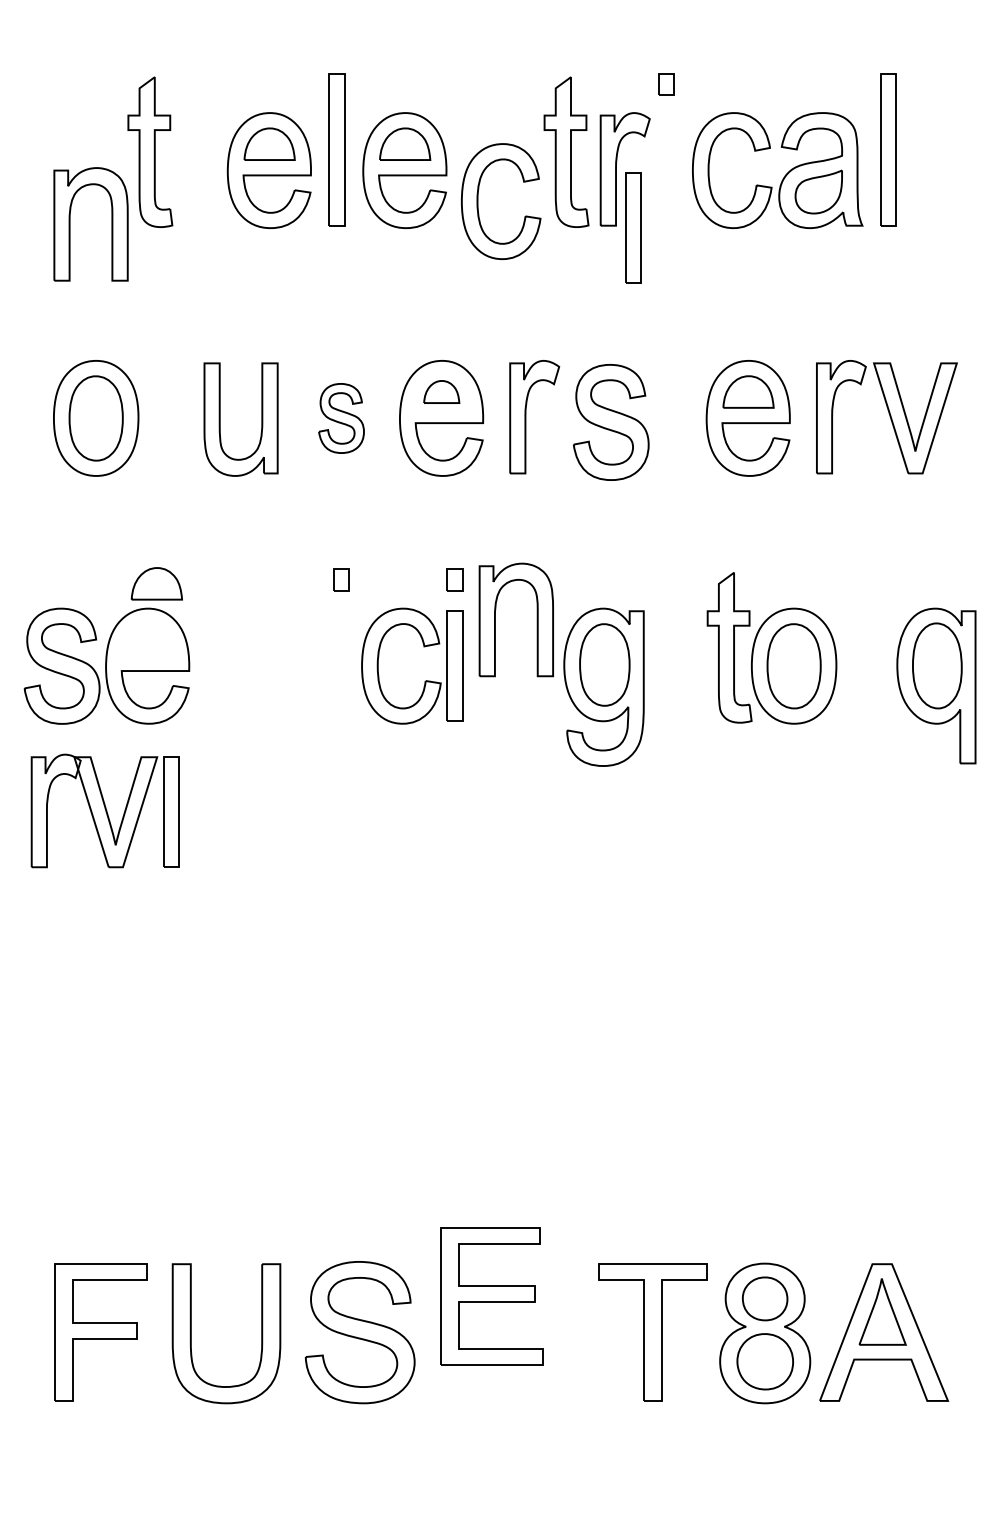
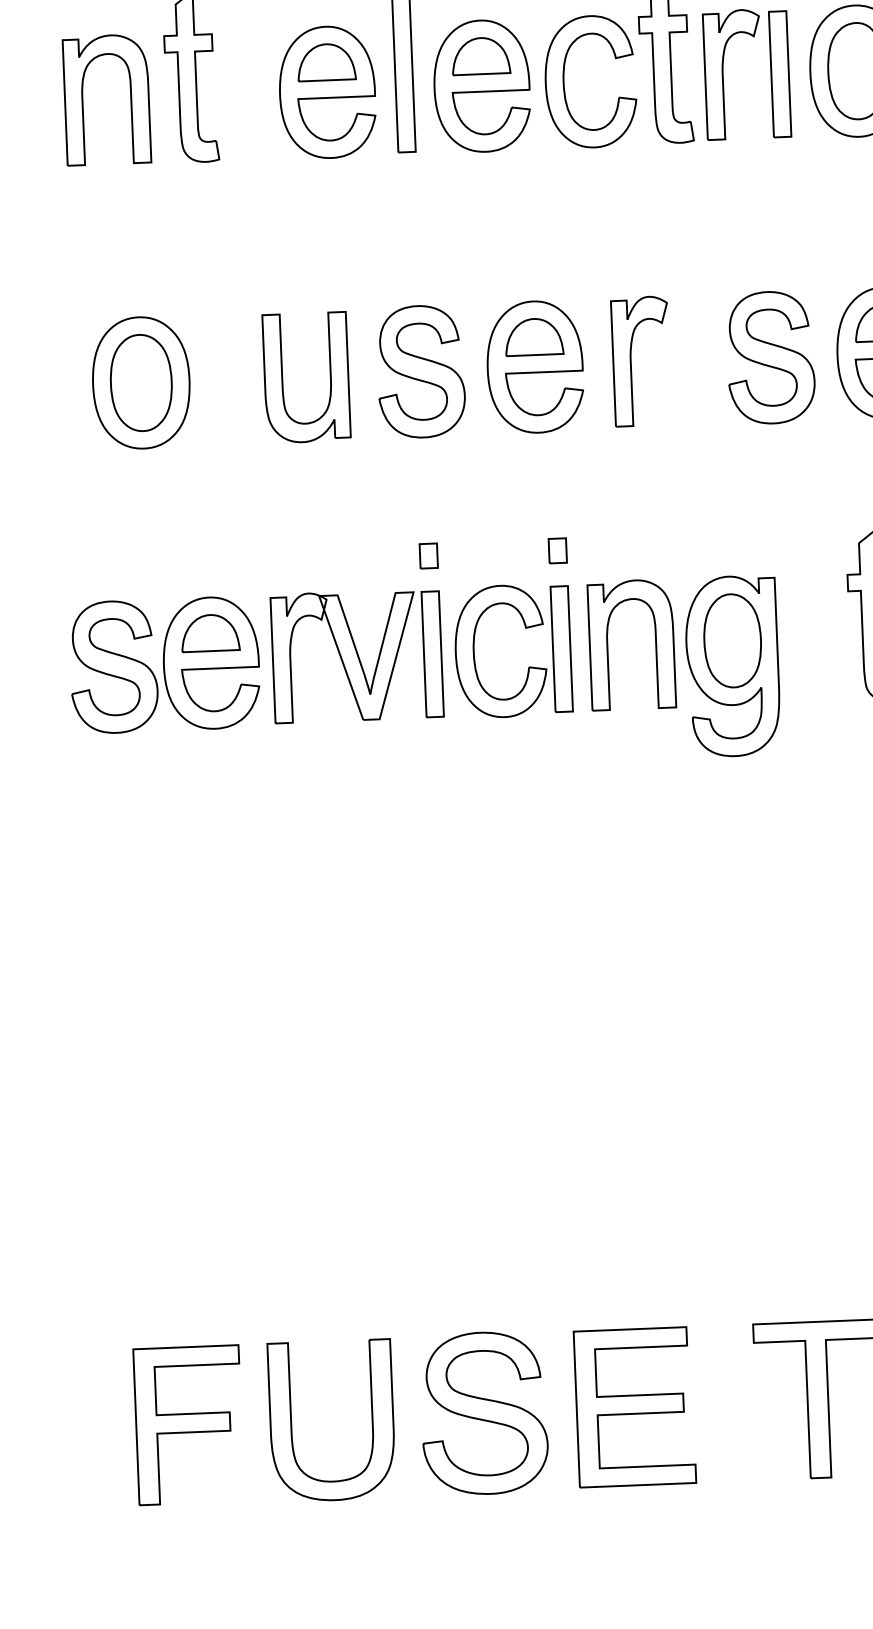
part: (478, 201) -> (564, 82), moved
part: (70, 224) -> (83, 100), moved
part: (633, 227) -> (780, 74), moved
part: (441, 391) -> (533, 336), size x1.43
part: (341, 418) -> (421, 371), size x1.67
part: (611, 422) -> (771, 357), moved
part: (156, 583) -> (209, 632), moved
part: (495, 619) -> (607, 645), moved
part: (104, 810) -> (355, 655), moved
part: (491, 1296) -> (633, 1407), moved

